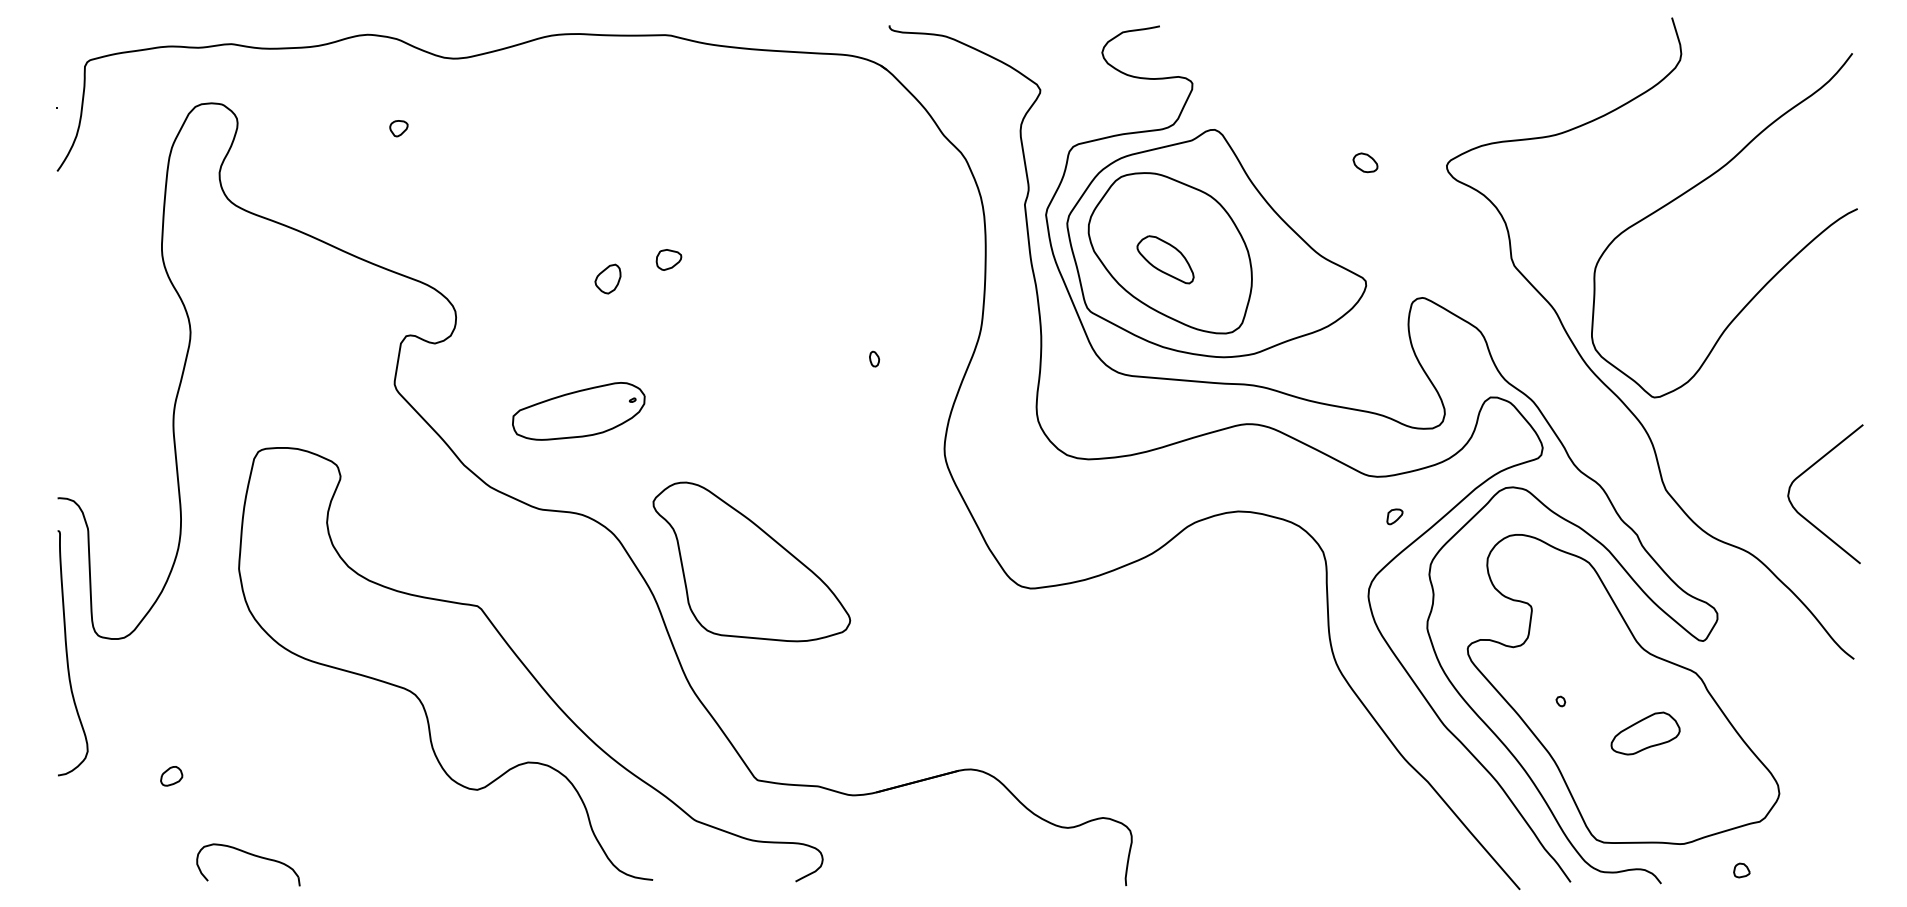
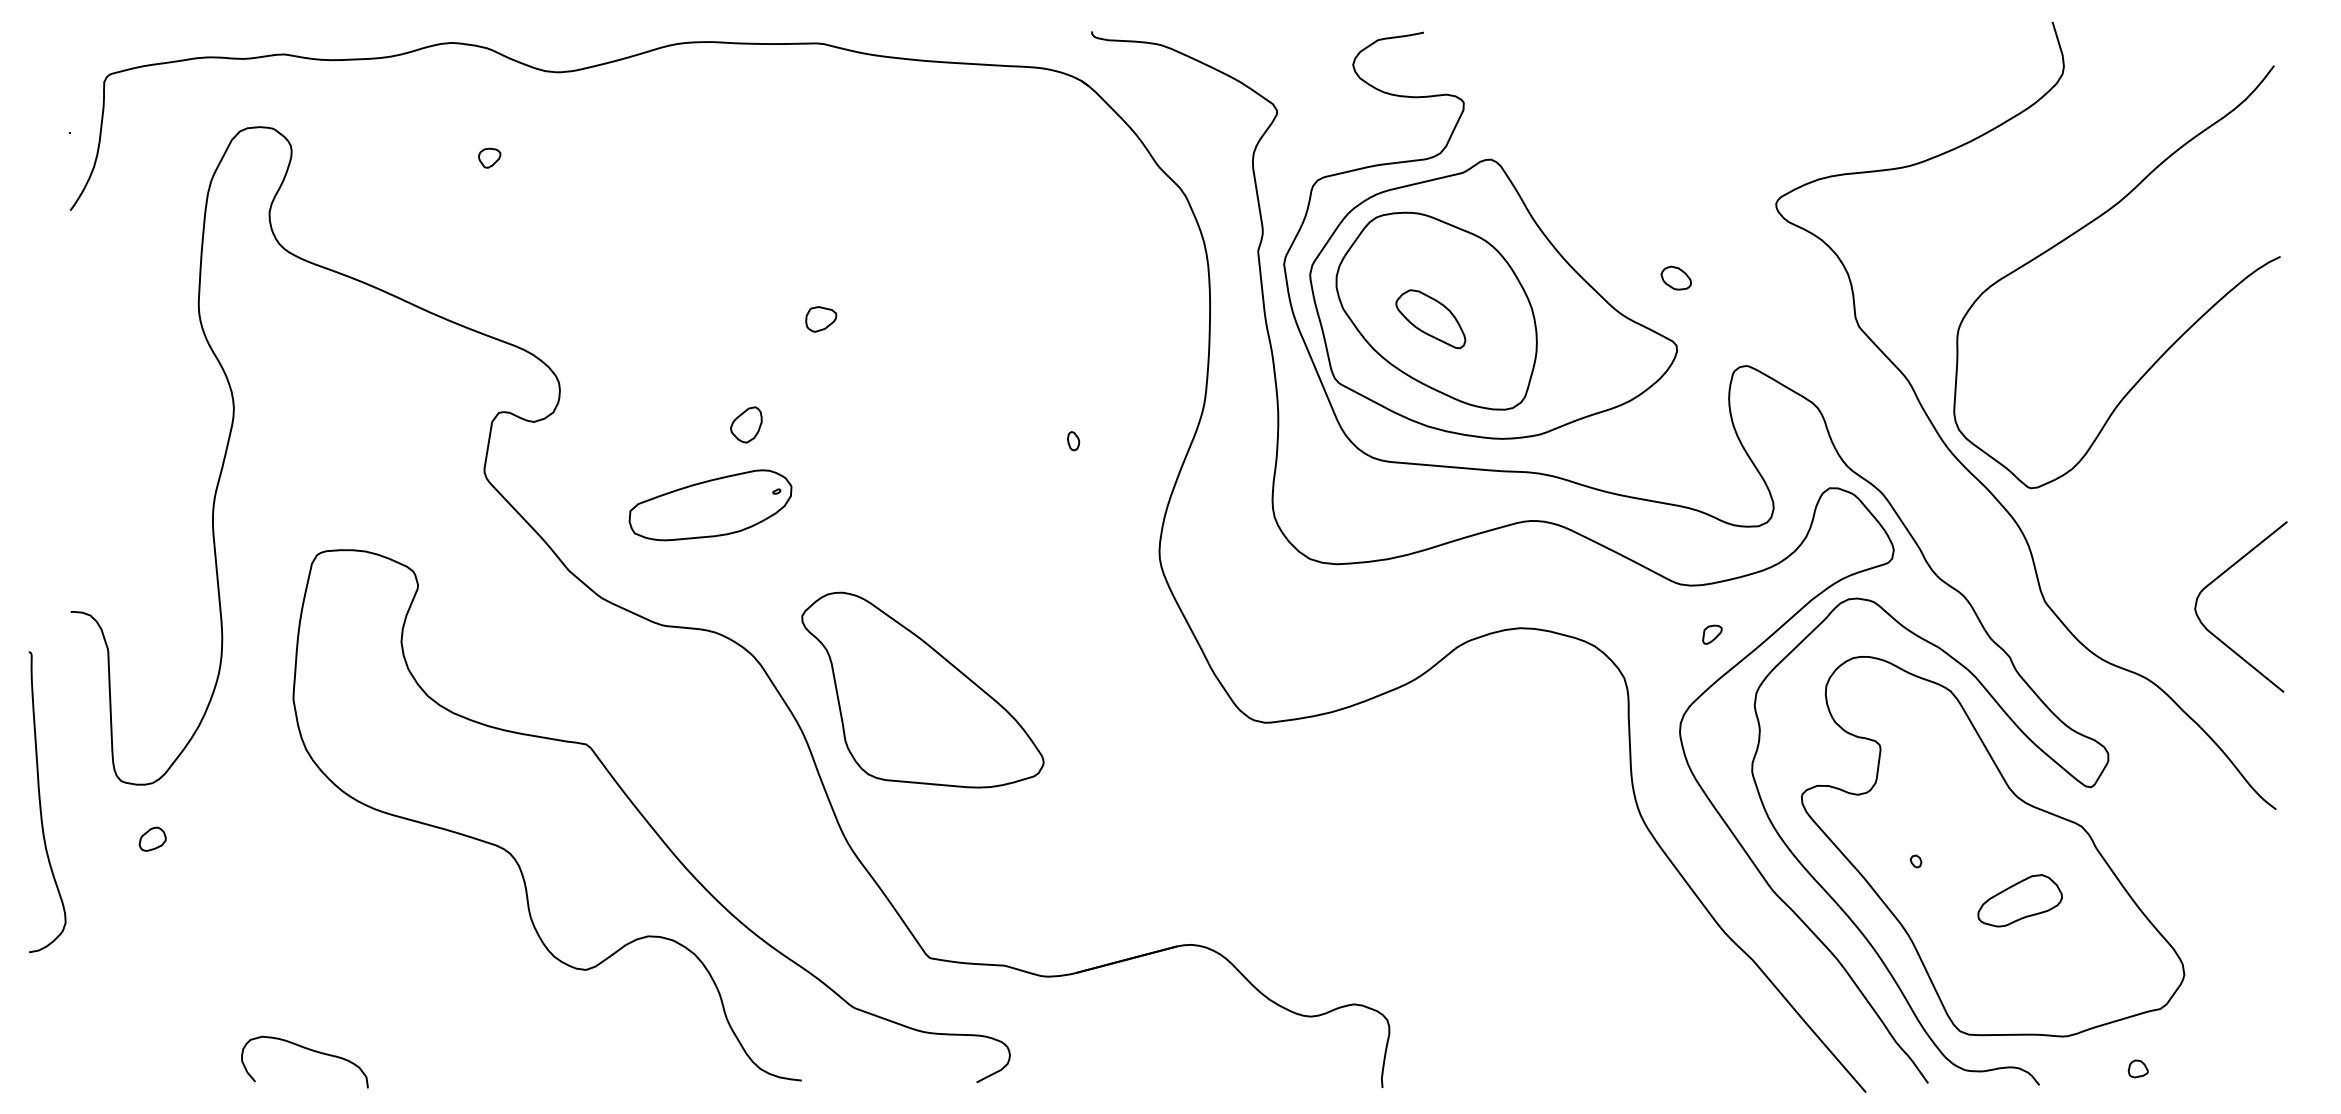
part: (1364, 162) -> (1675, 277), moved
part: (608, 278) -> (746, 424), moved
curve: (68, 655) -> (41, 804), moved
part: (171, 775) -> (152, 838), moved

